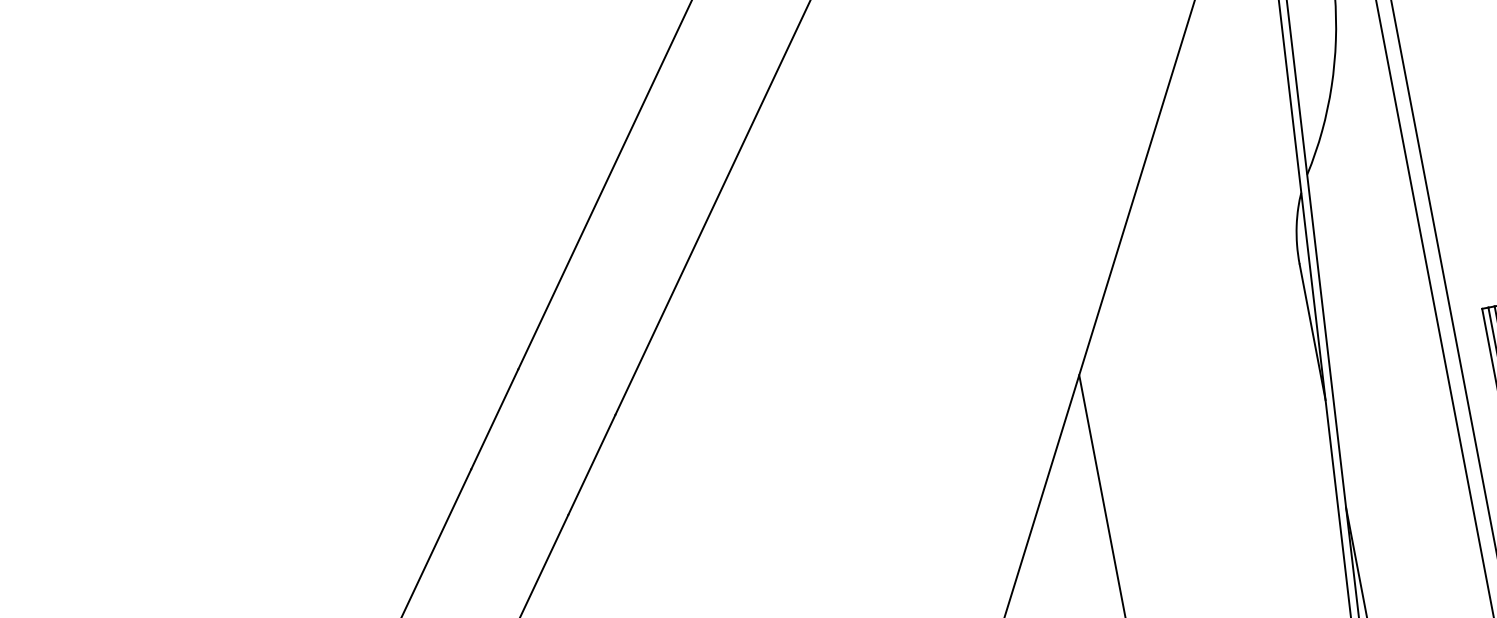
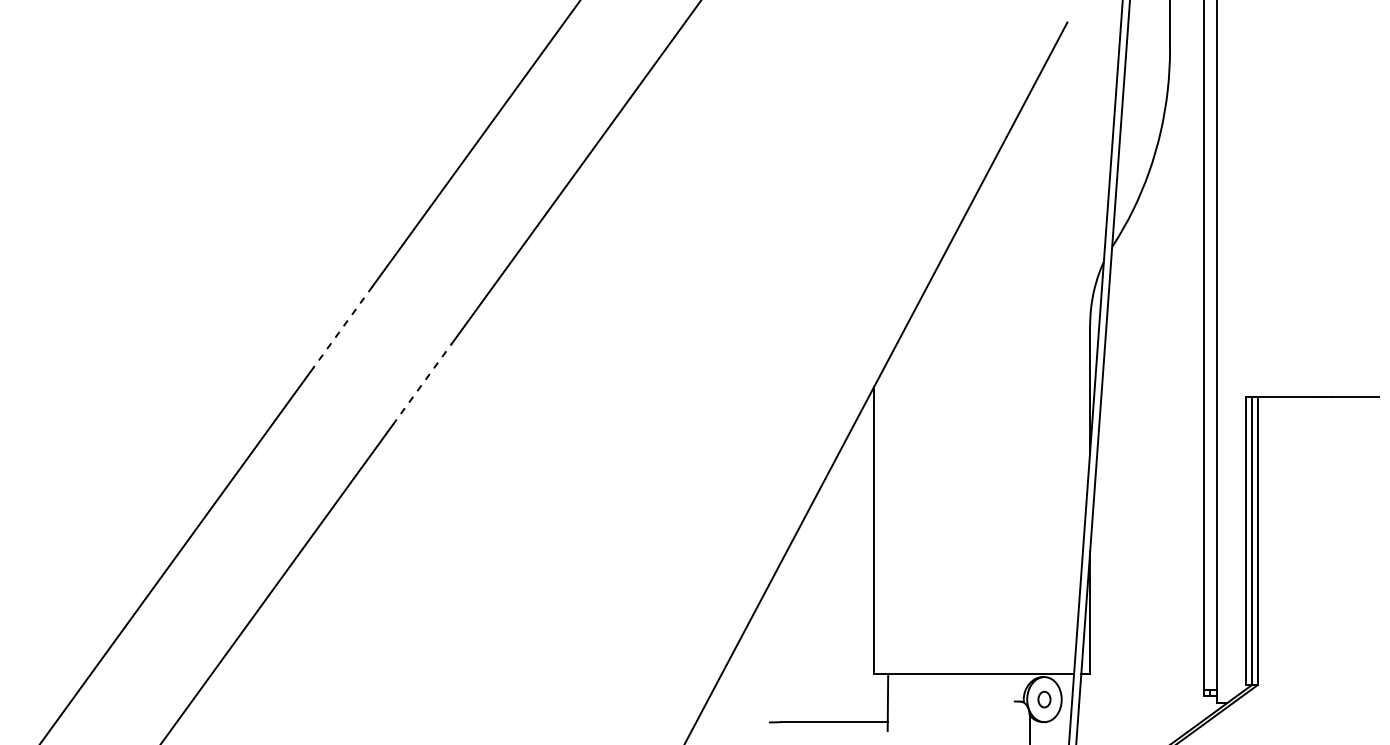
line: (494, 419) -> (342, 327), solid -> dashed
line: (592, 464) -> (422, 384), solid -> dashed

